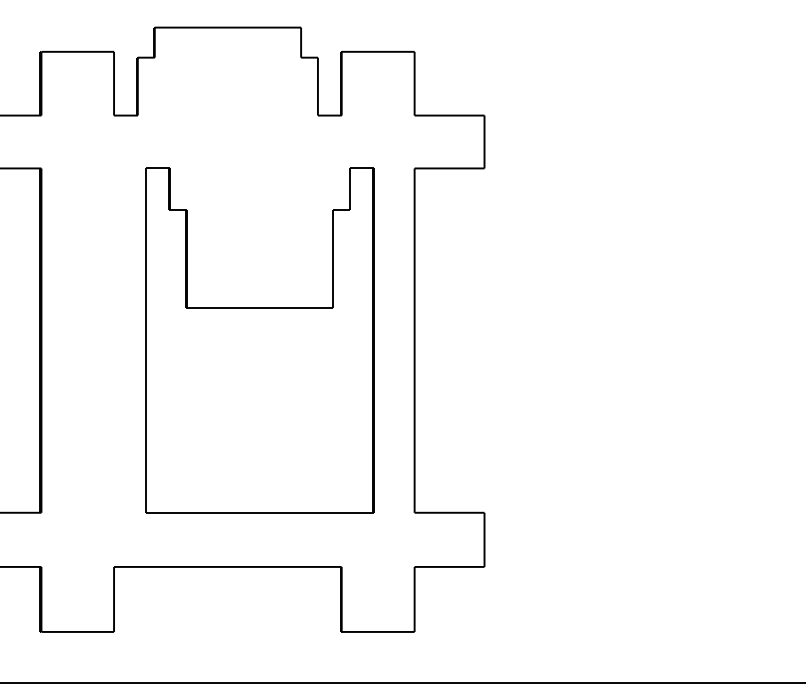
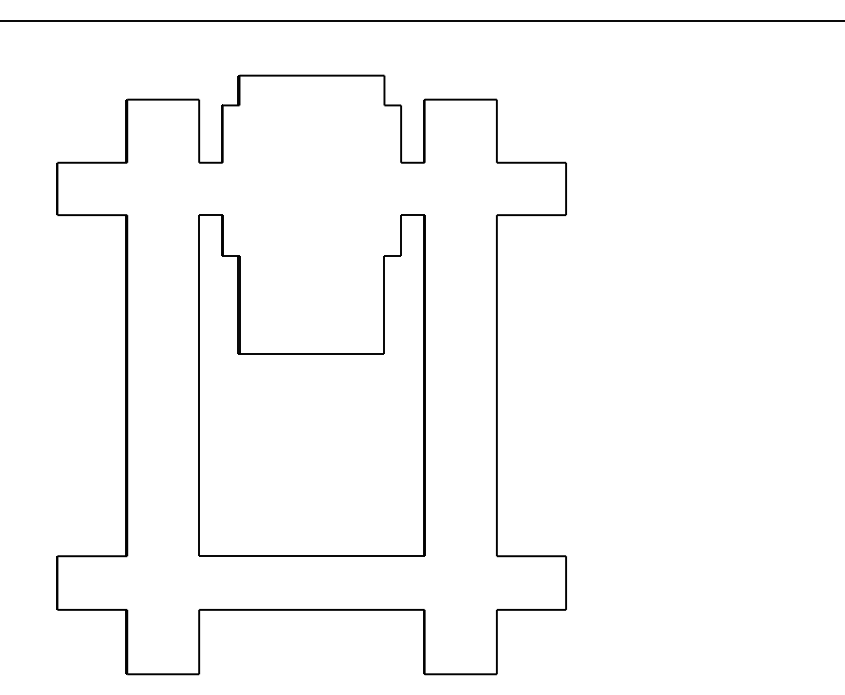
part: (259, 340) -> (311, 385), moved

